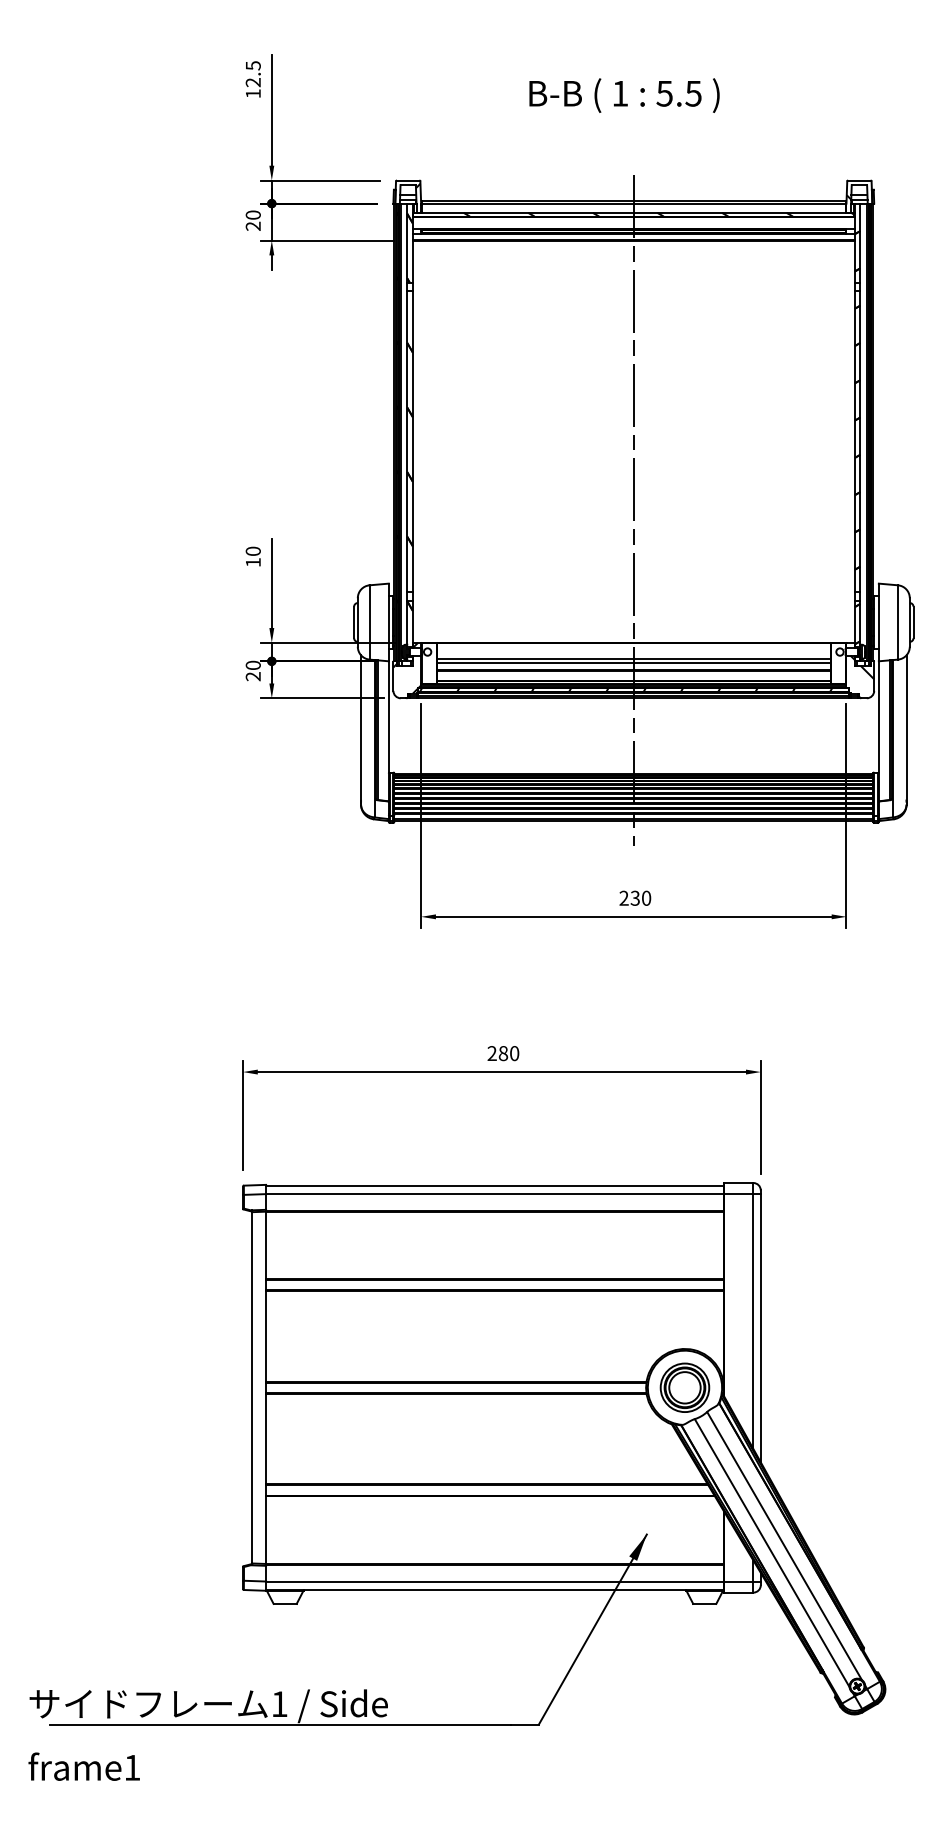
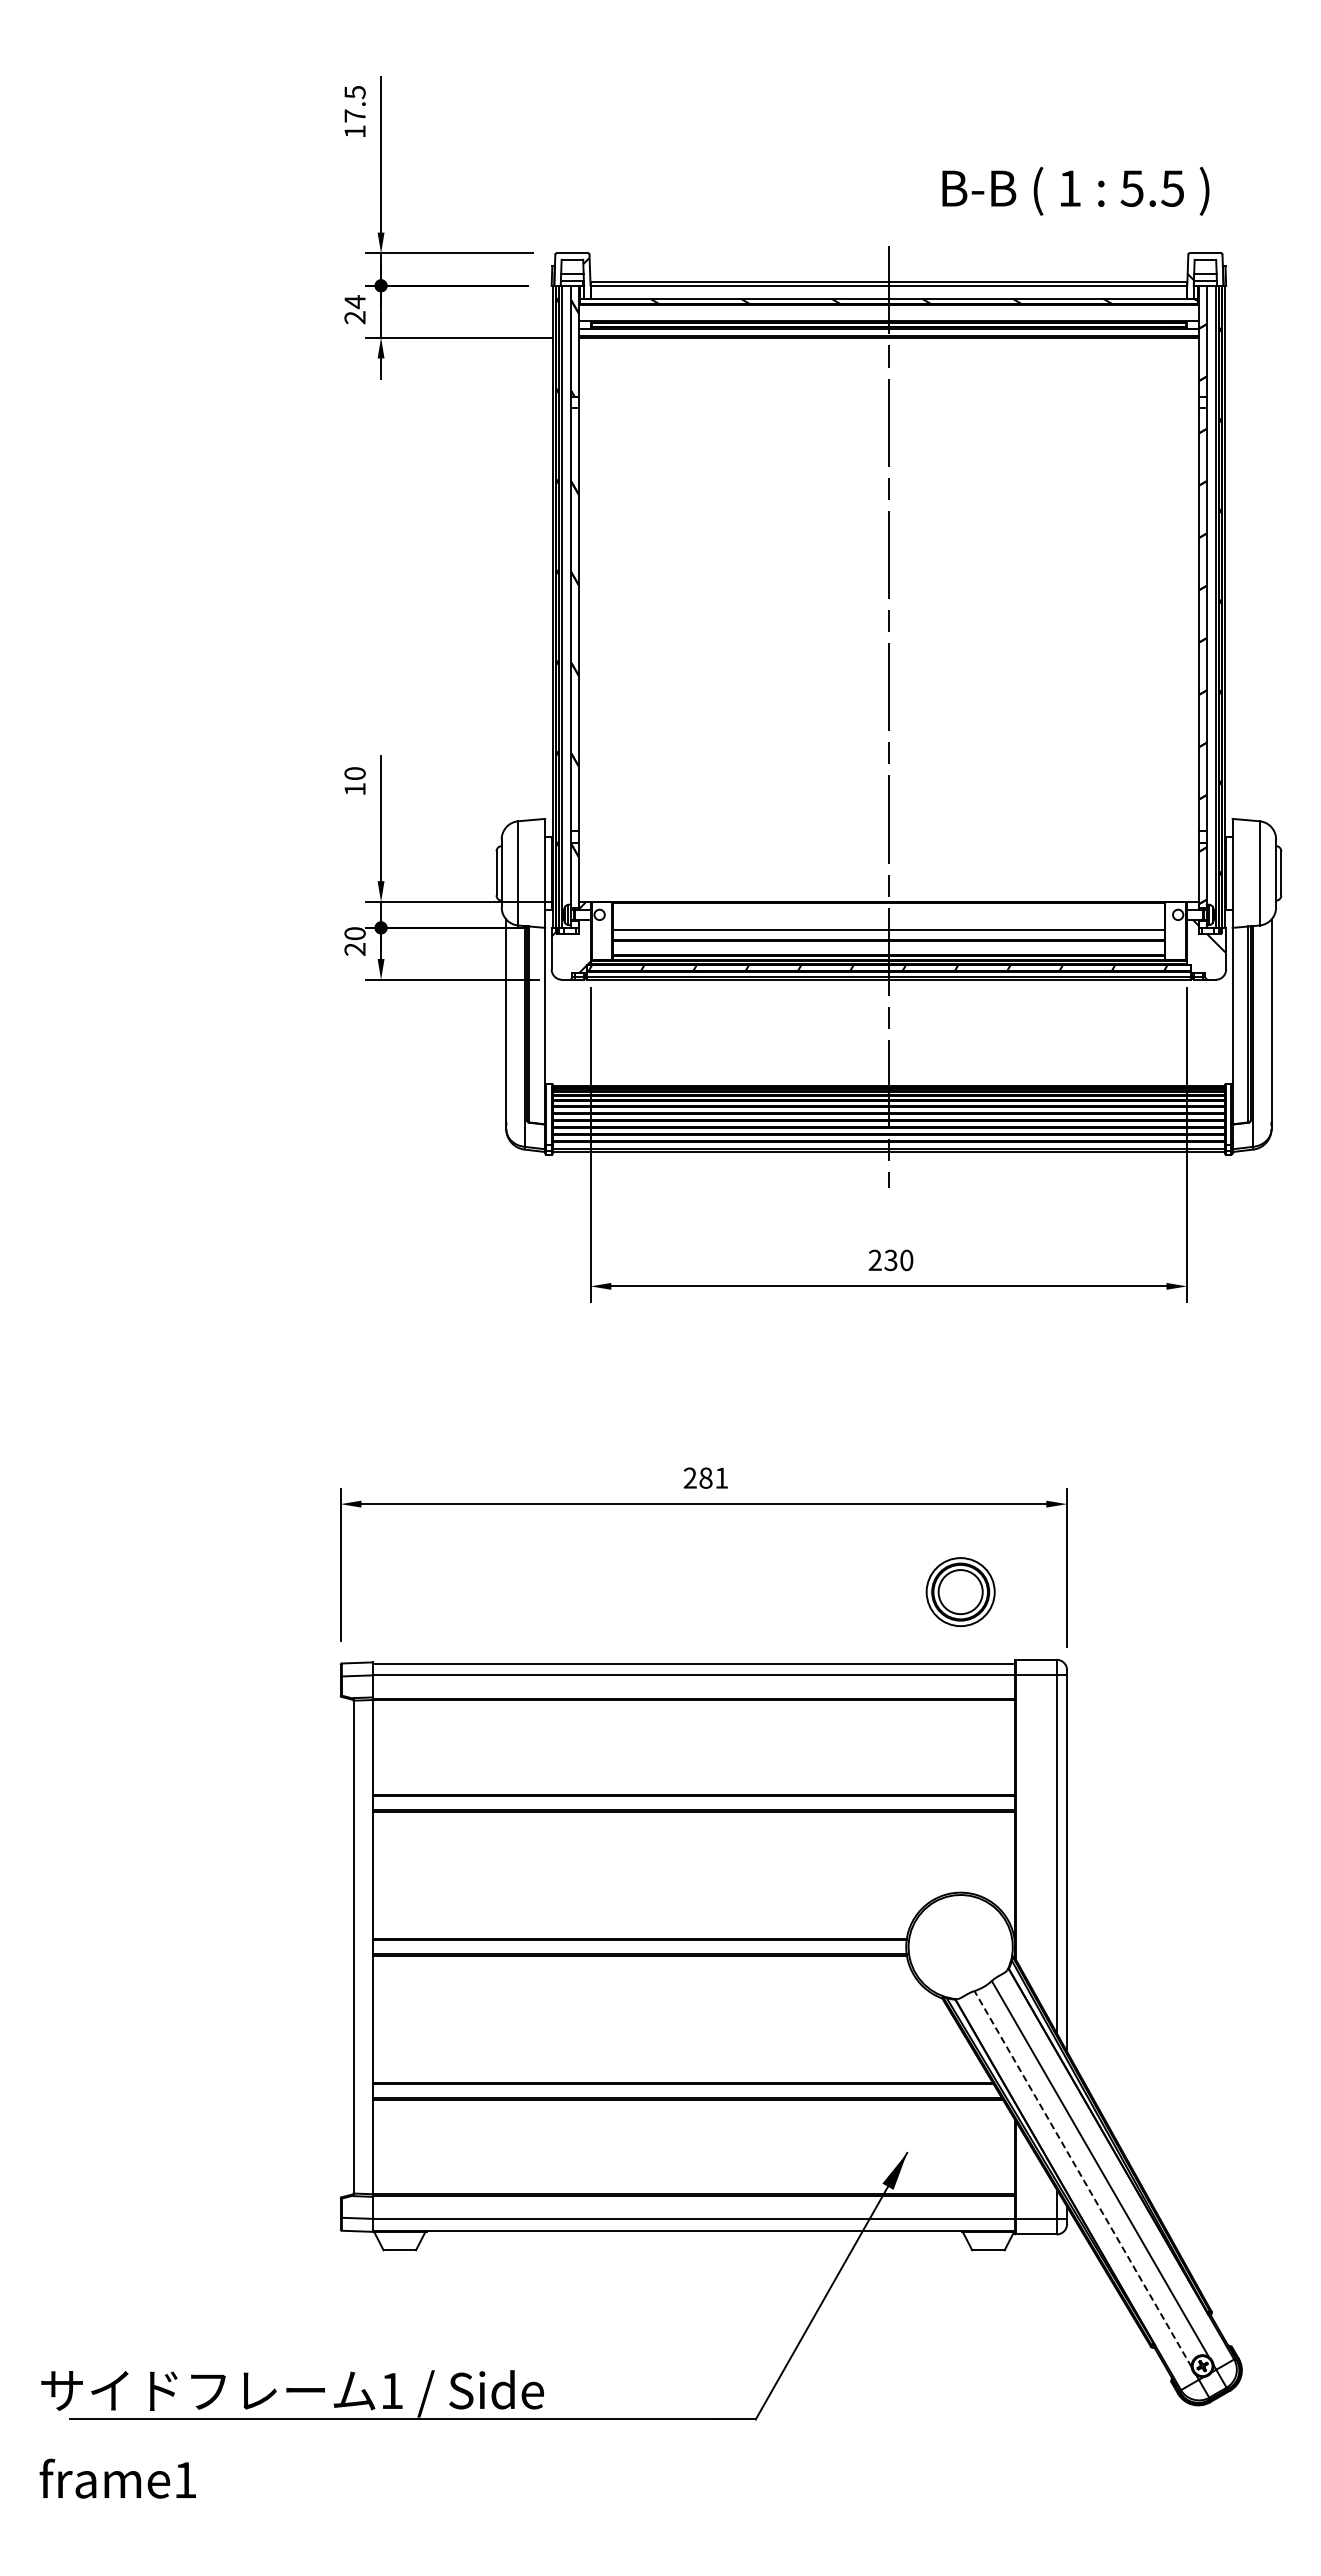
text: (252, 82) -> (354, 115), 12.5 -> 17.5
text: (624, 95) -> (1075, 190), moved
text: (252, 215) -> (354, 302), 20 -> 24
line: (633, 659) -> (888, 925), removed
text: (514, 1053) -> (721, 1477), 280 -> 281
part: (684, 1388) -> (960, 1592), moved
line: (771, 1552) -> (1082, 2178), solid -> dashed

